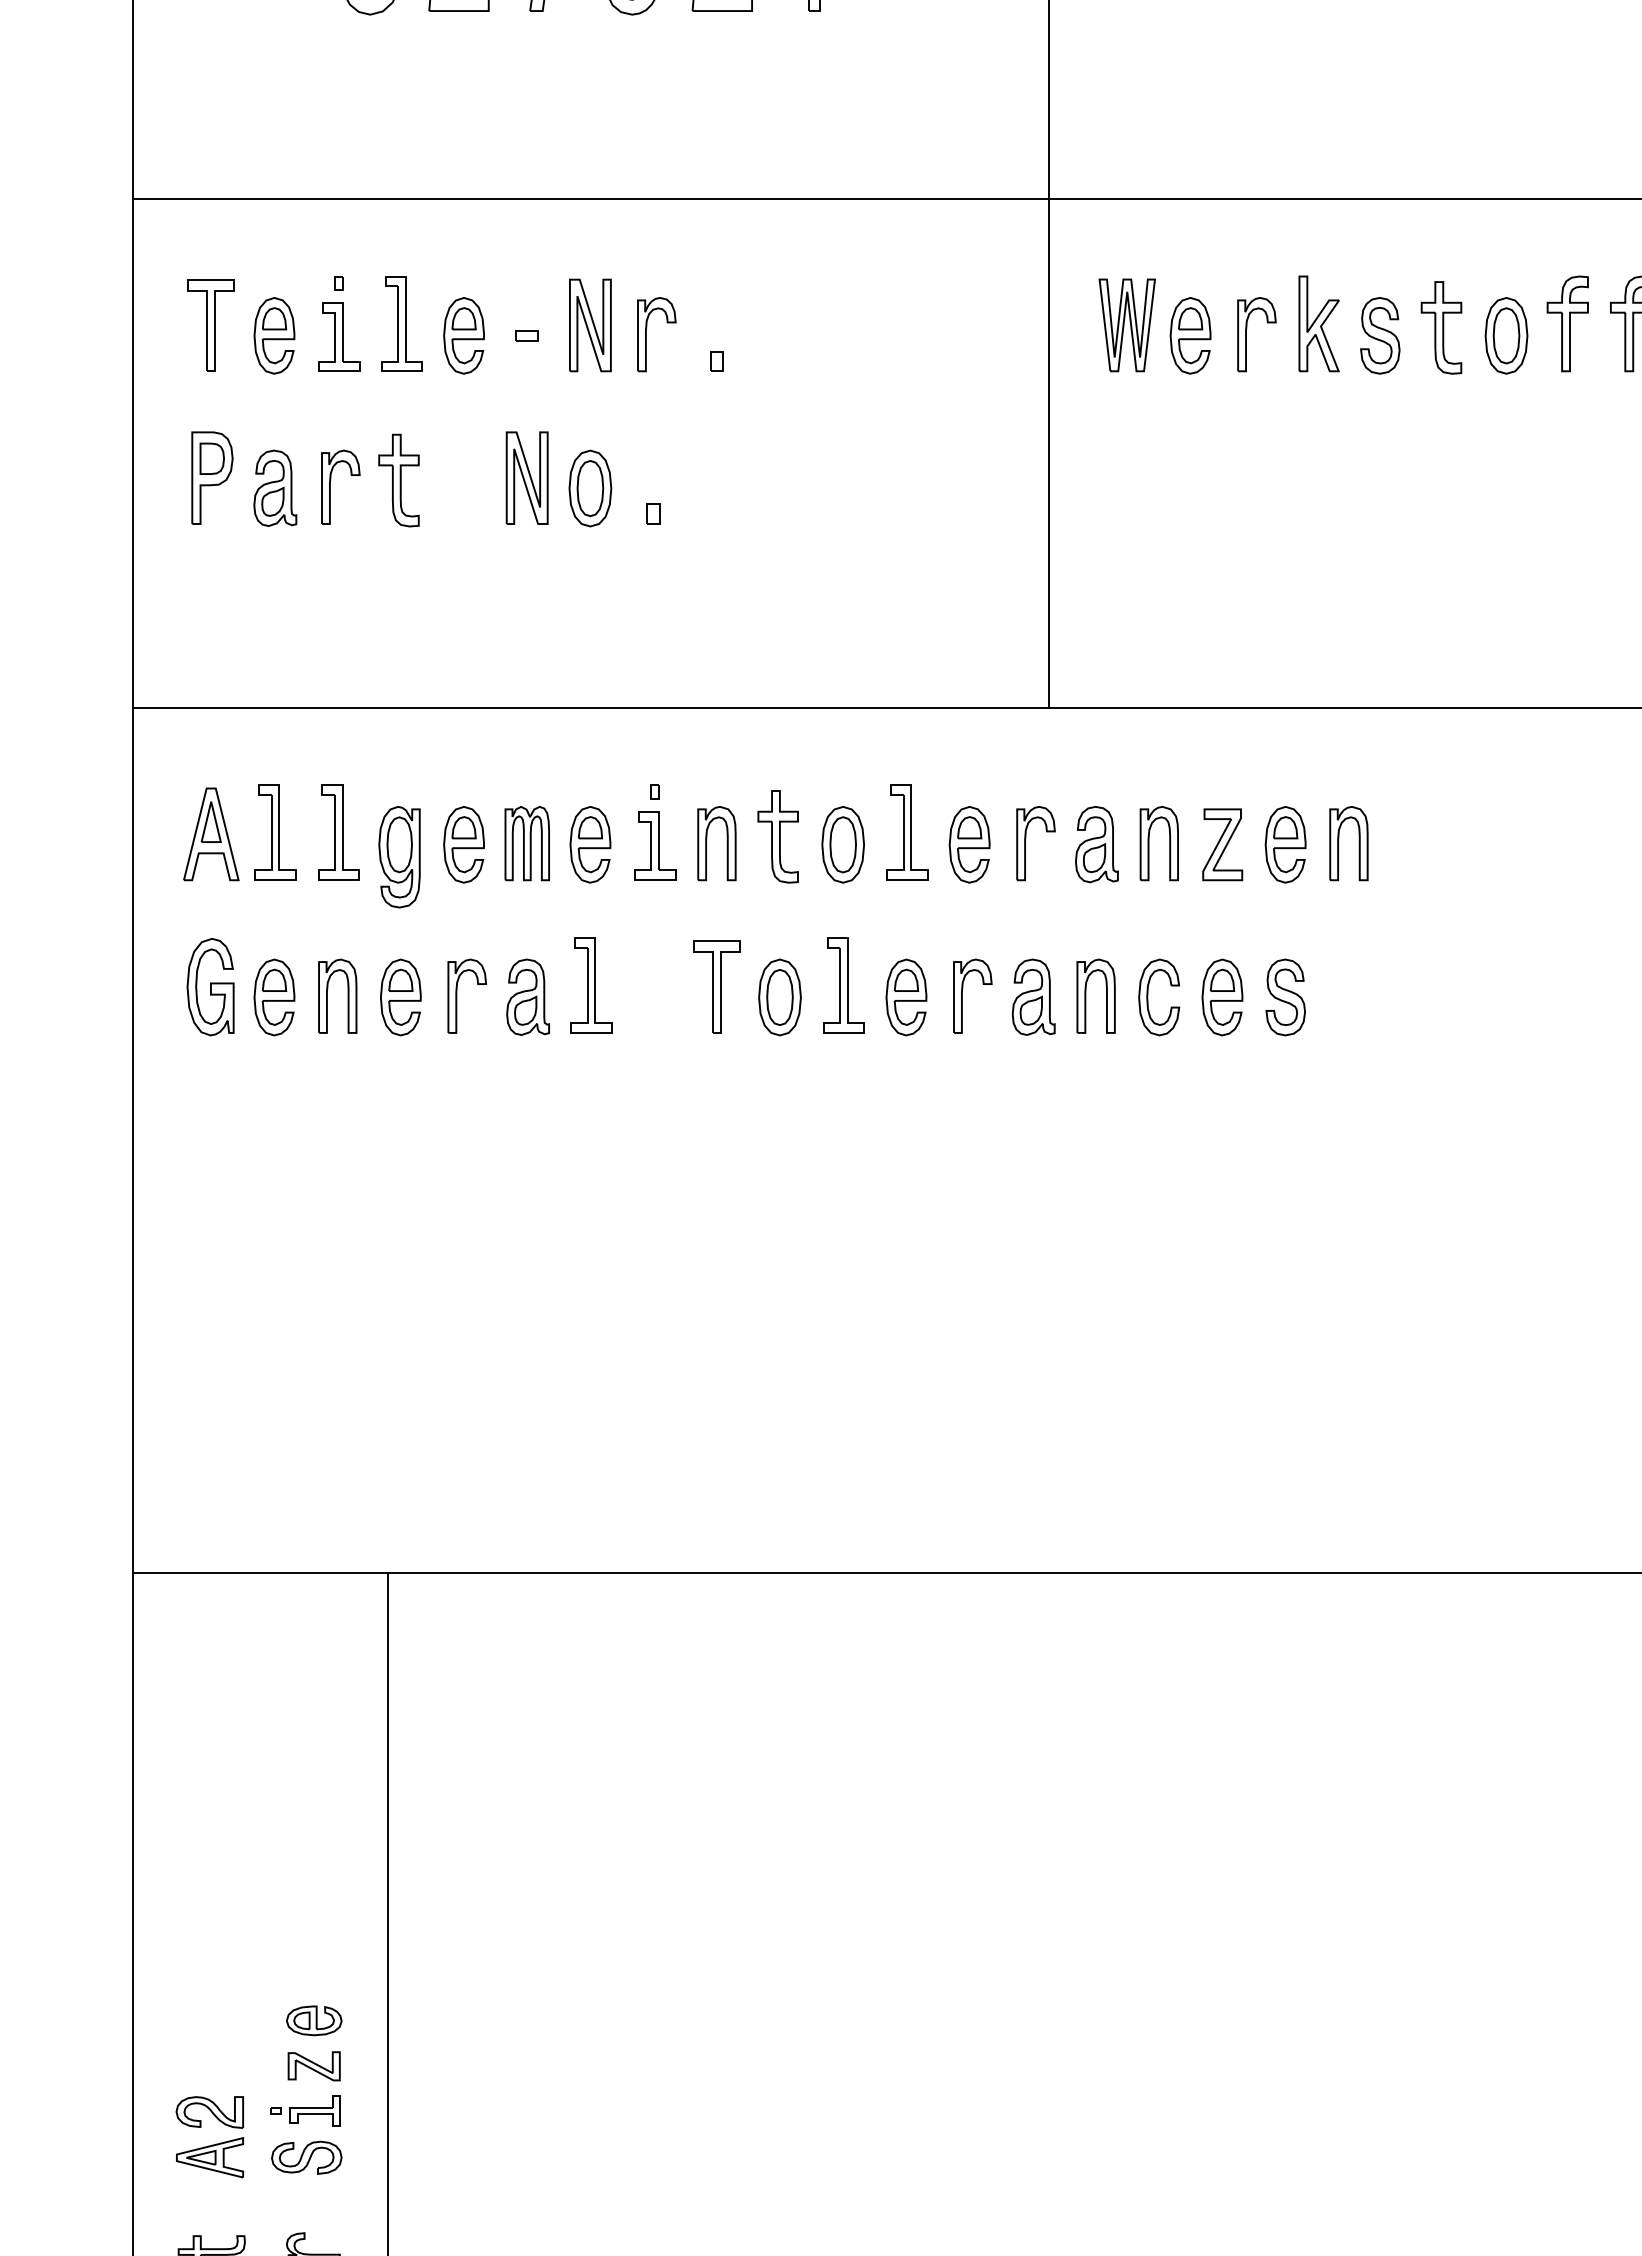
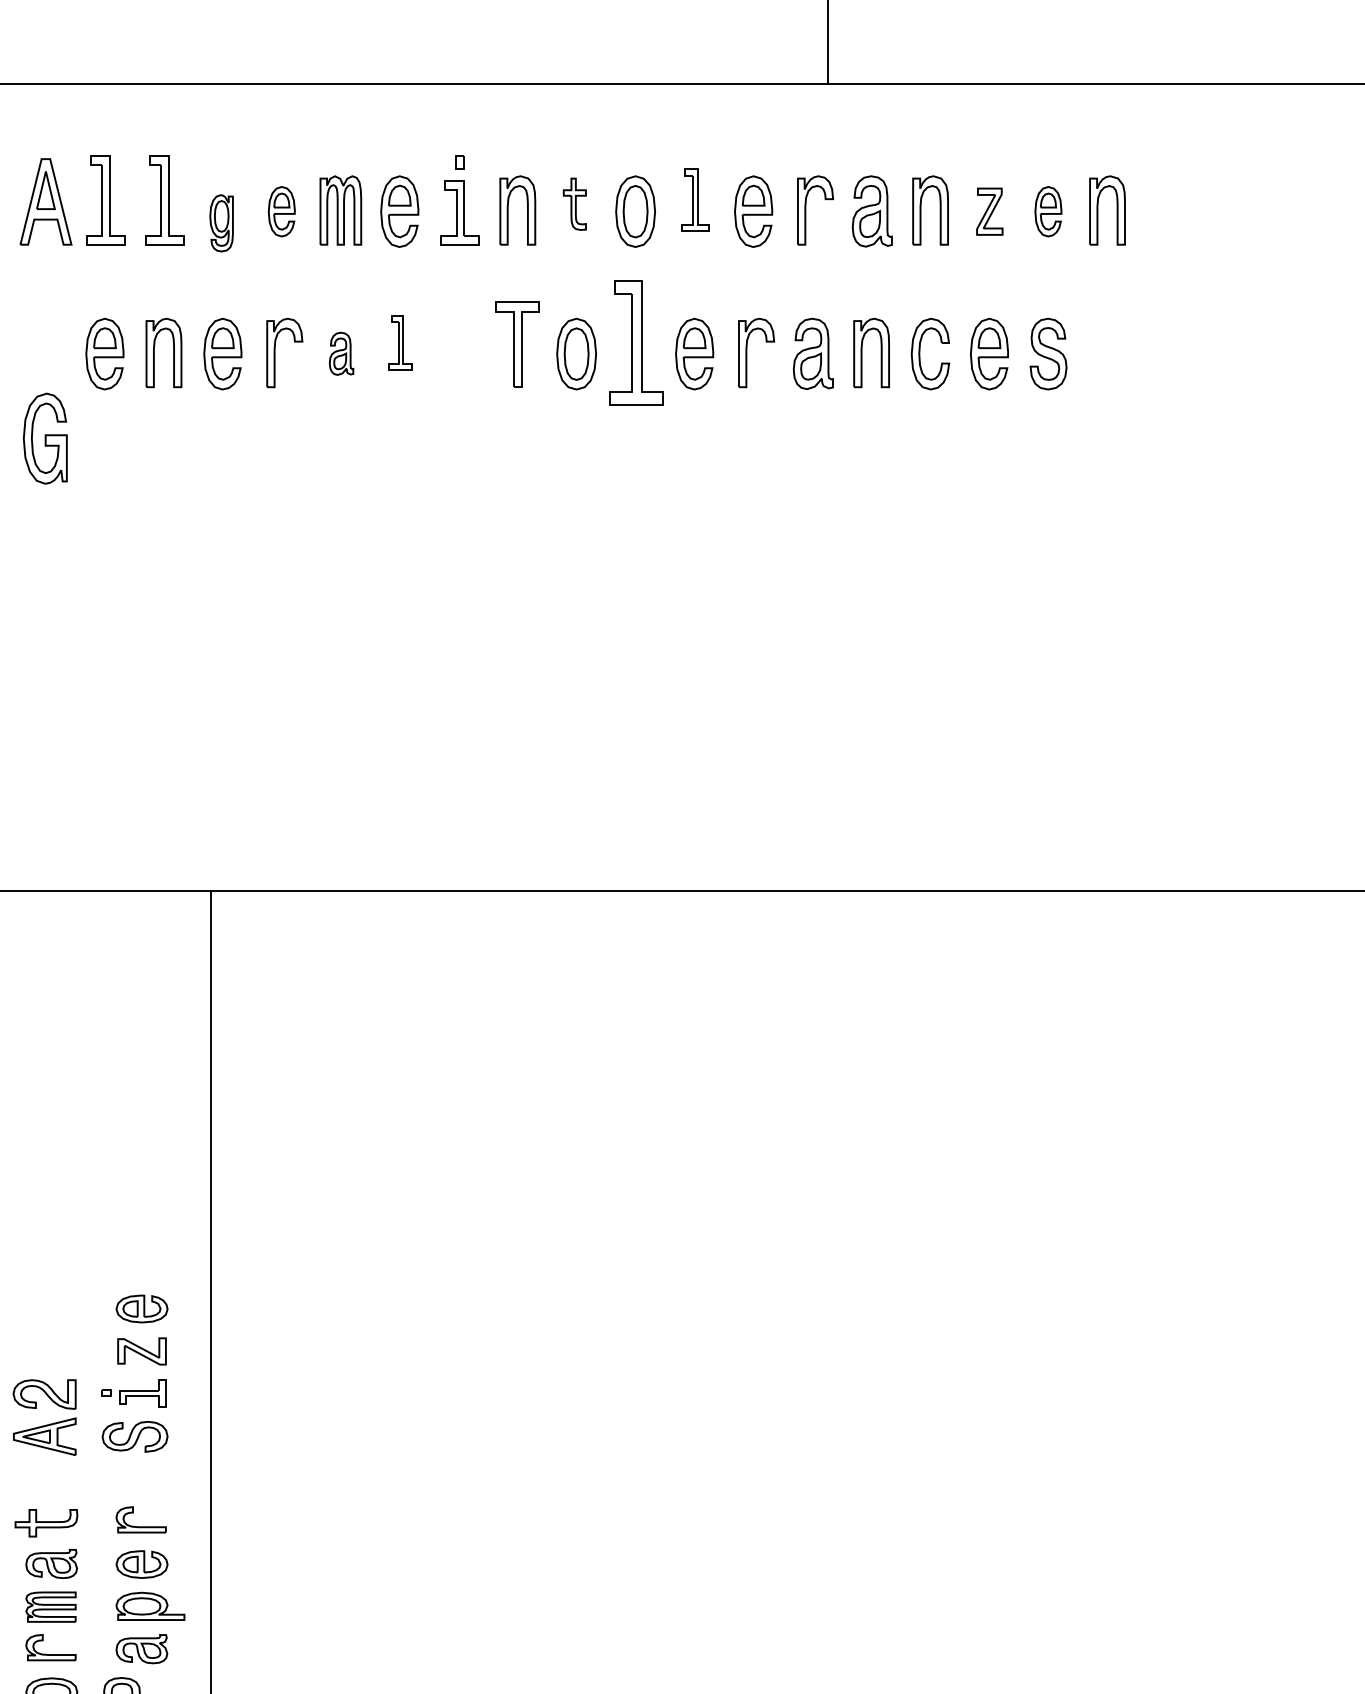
part: (907, 832) -> (695, 200), size x0.7
part: (777, 836) -> (574, 203), size x0.6
part: (463, 844) -> (281, 211), size x0.7
part: (1222, 844) -> (989, 211), size x0.7
part: (1285, 844) -> (1048, 211), size x0.7
part: (399, 857) -> (221, 223), size x0.6
part: (591, 985) -> (400, 342), size x0.6
part: (843, 985) -> (635, 342), size x1.4
part: (210, 987) -> (45, 439), moved
part: (527, 996) -> (341, 353), size x0.6

